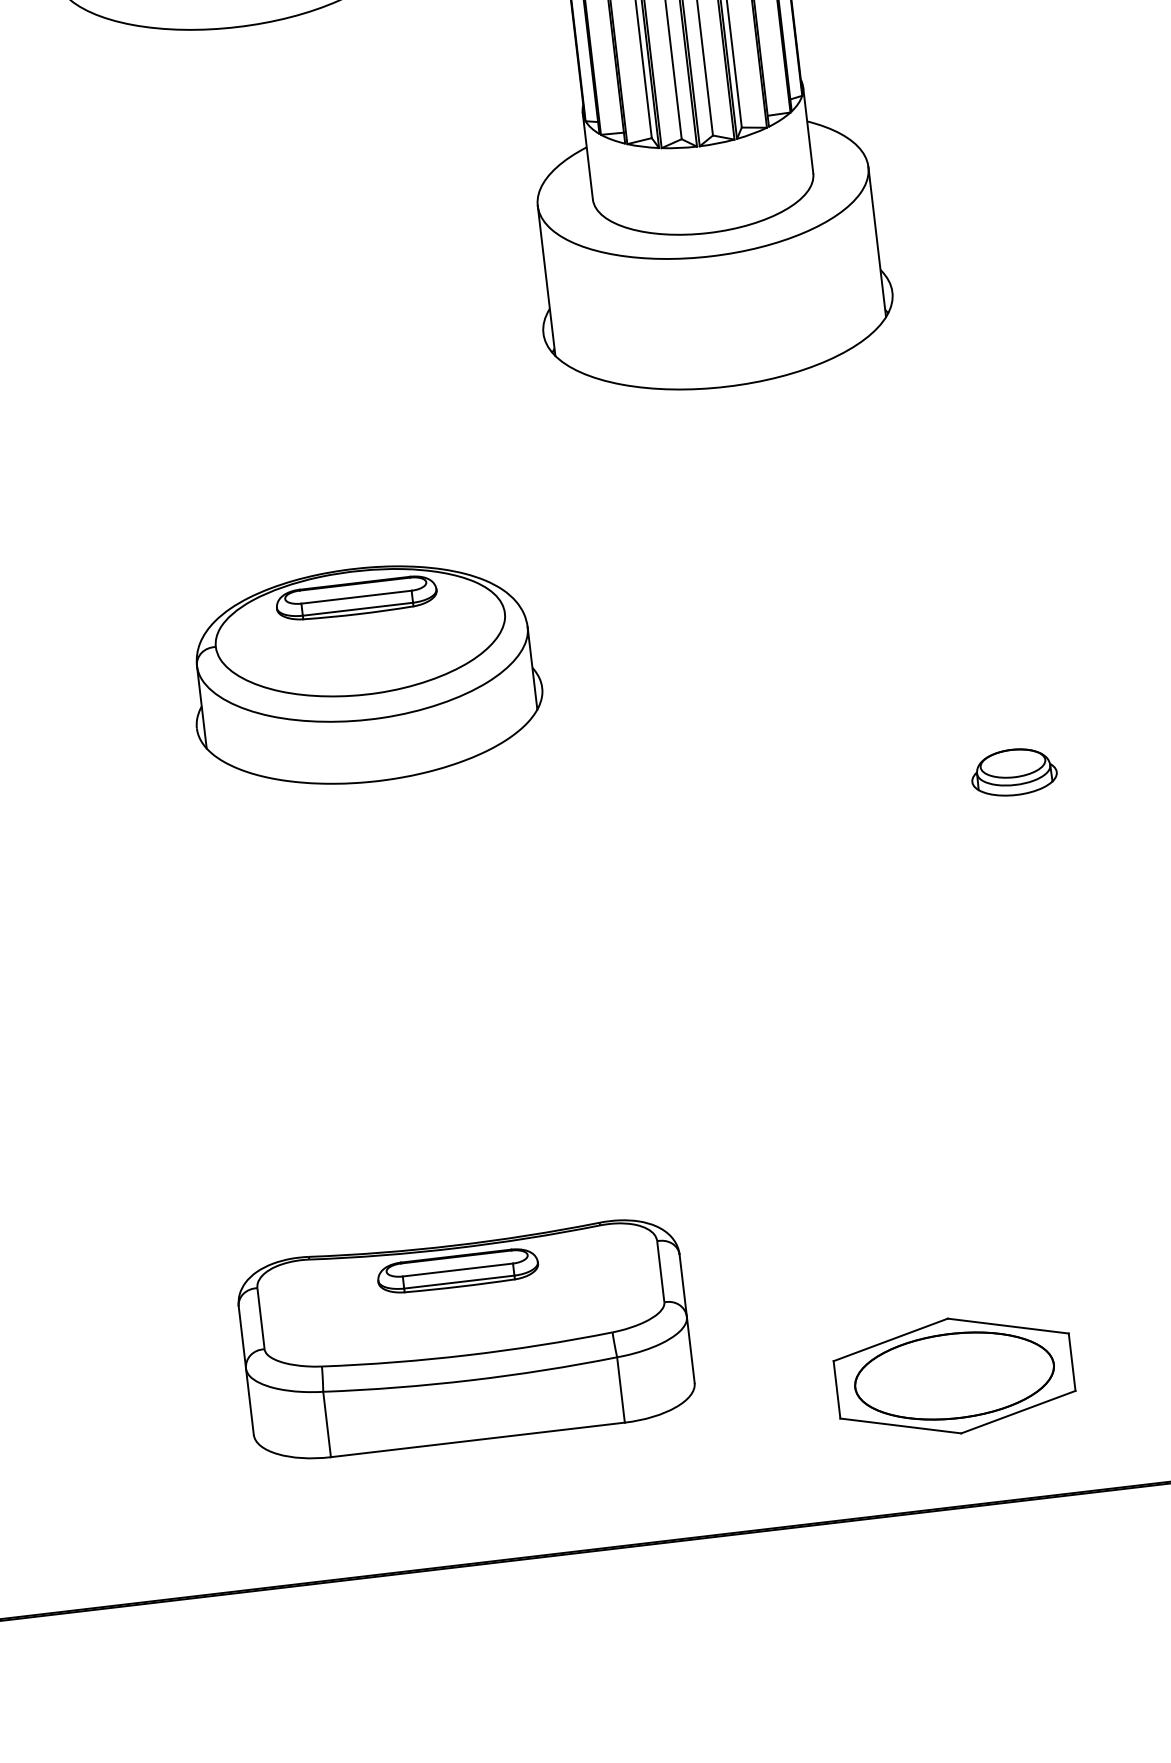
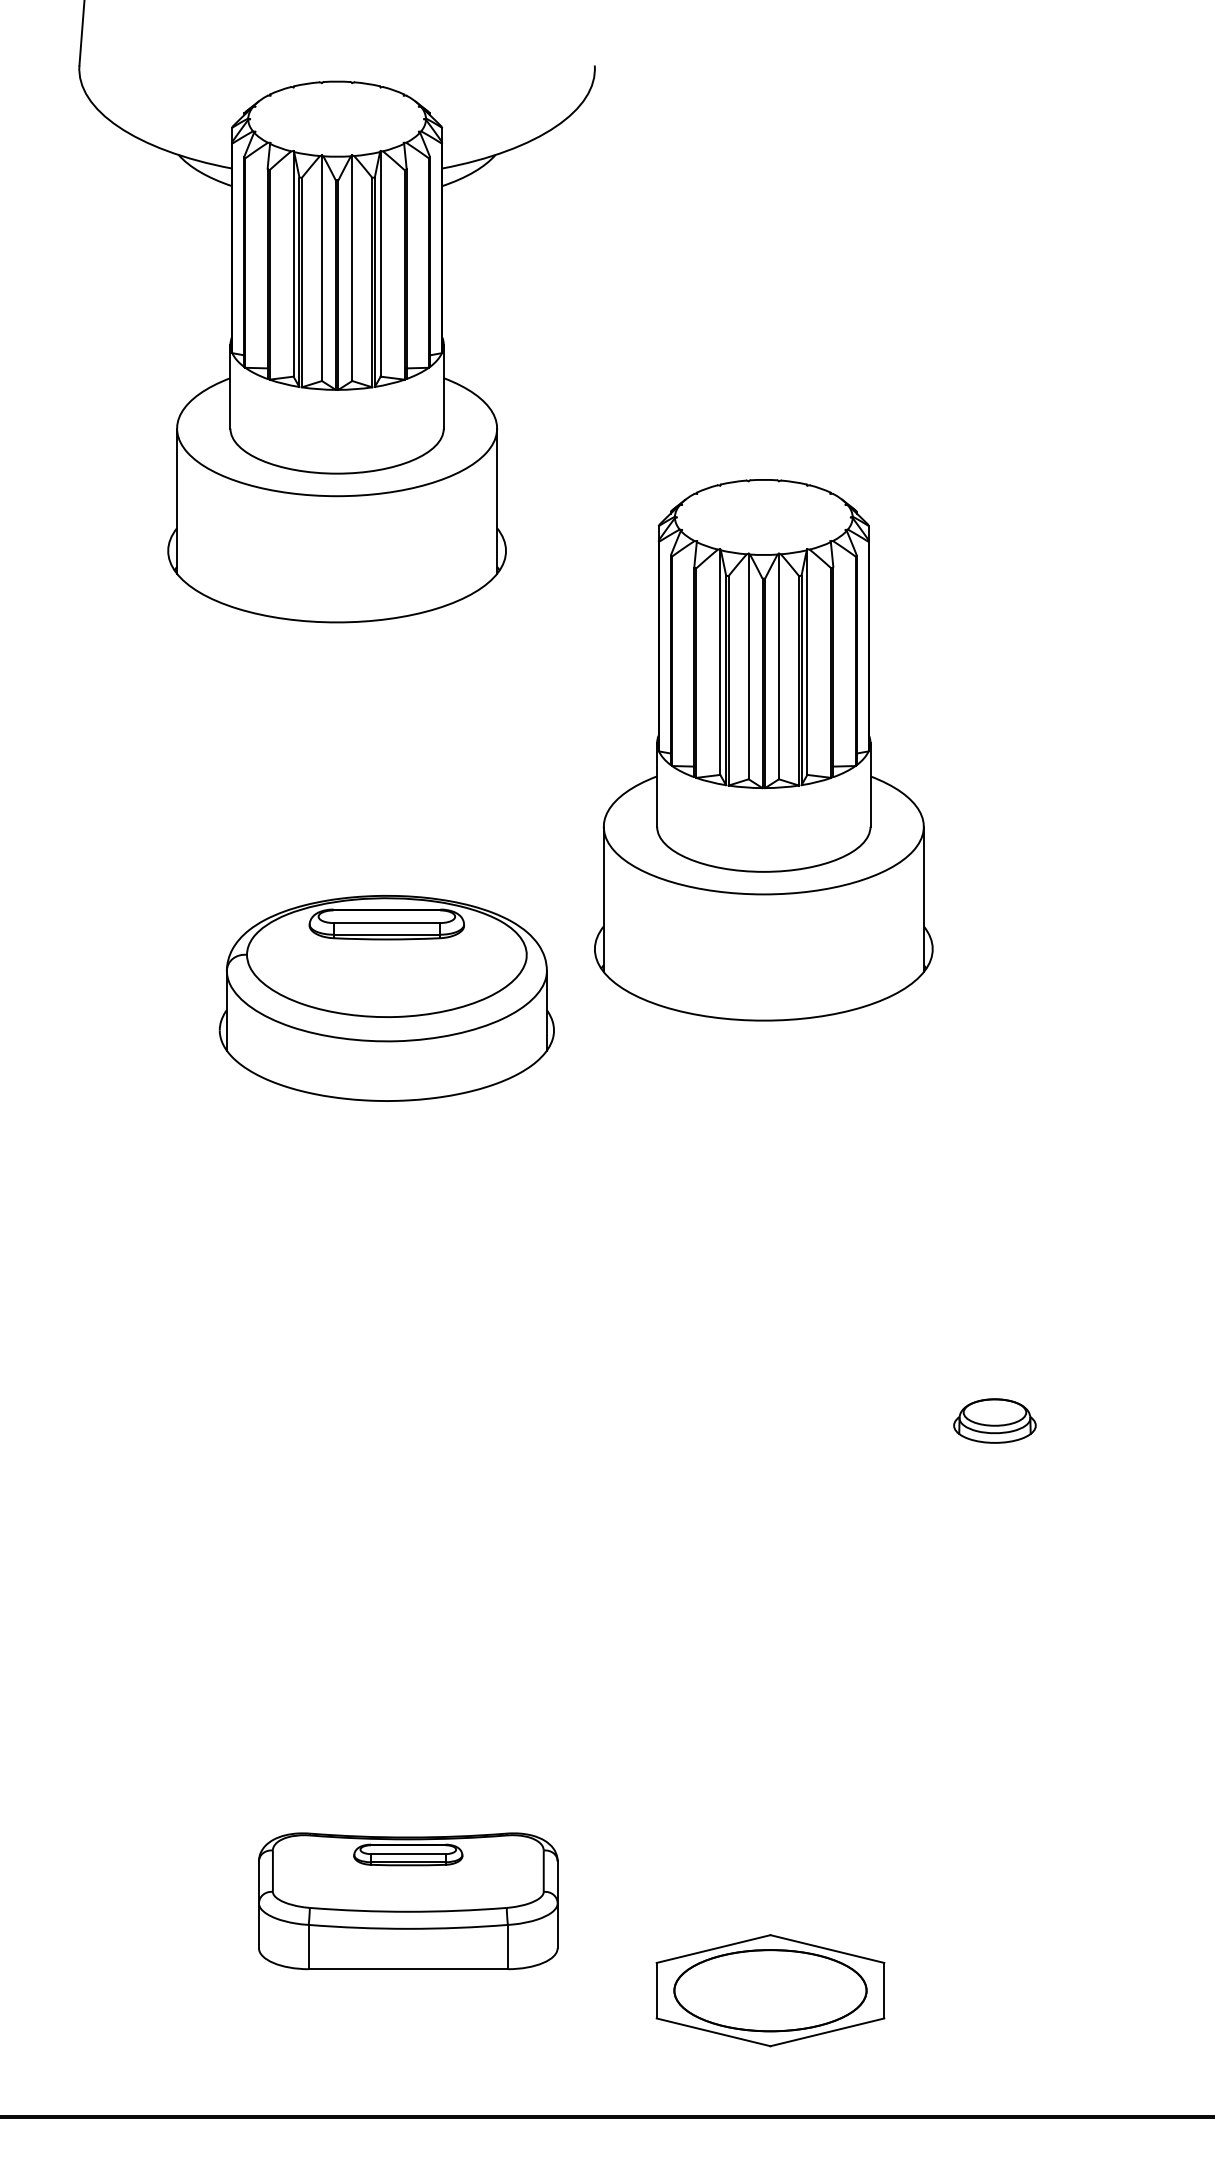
part: (365, 675) -> (386, 998), moved
part: (466, 1339) -> (408, 1901), size x0.7
part: (954, 1375) -> (770, 1990), moved

